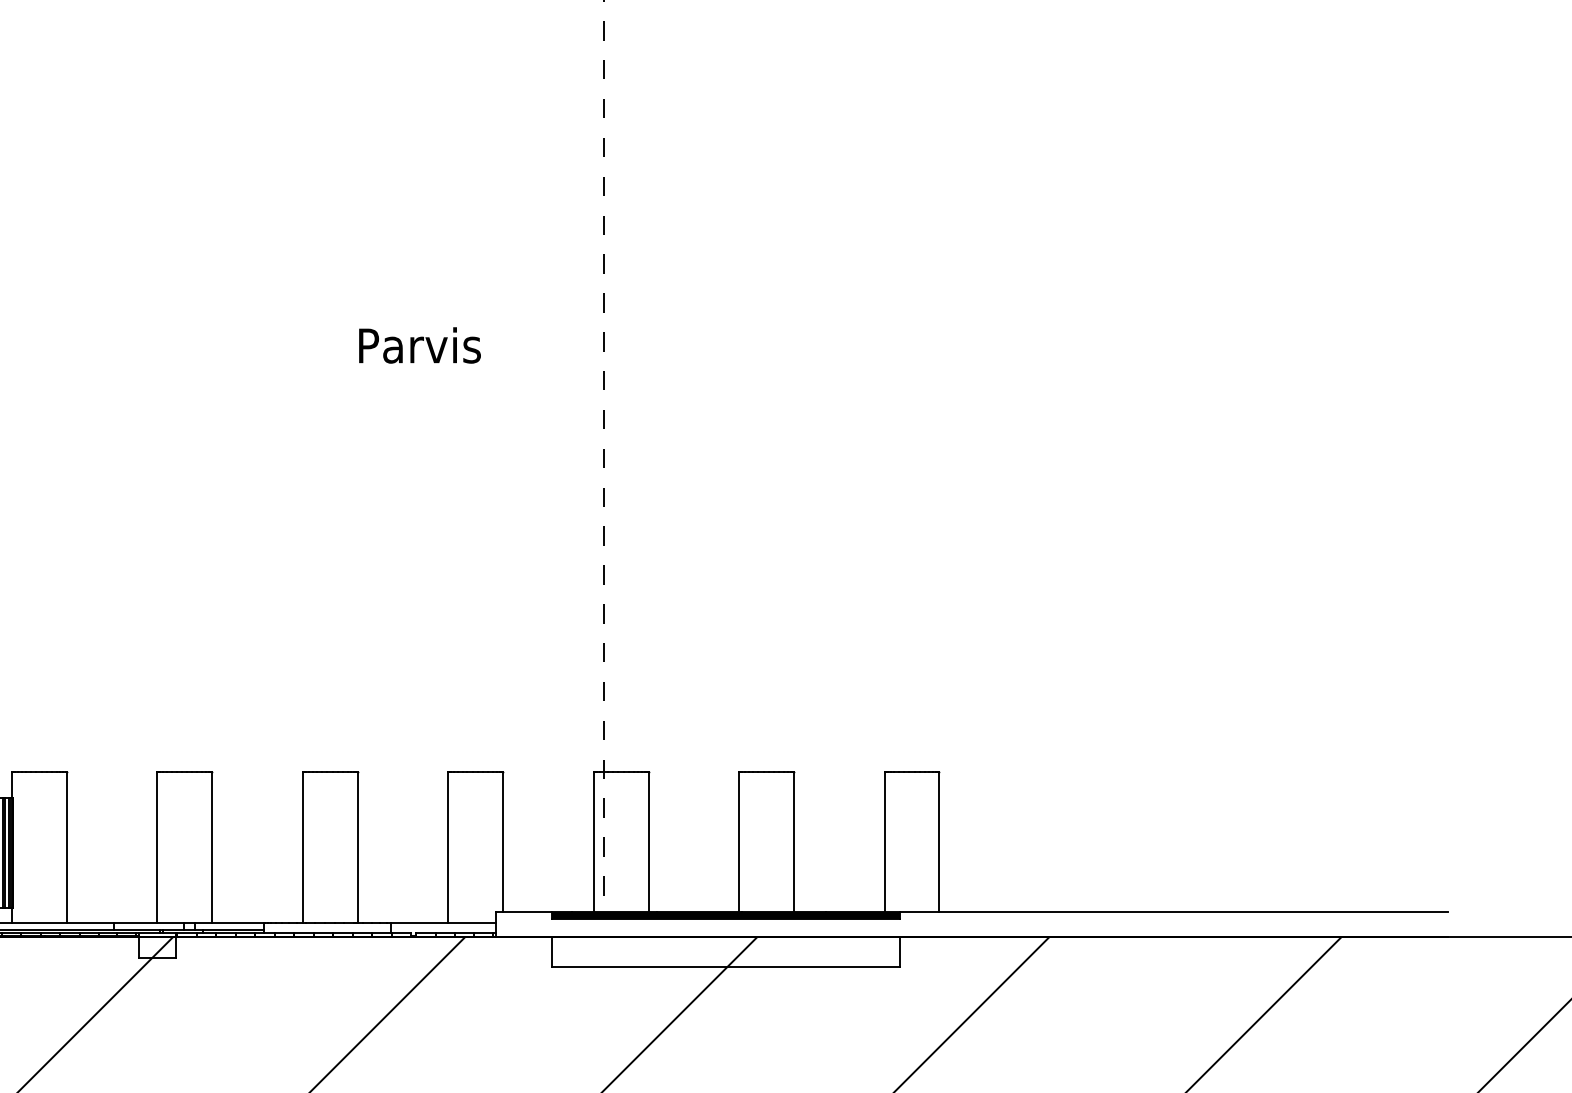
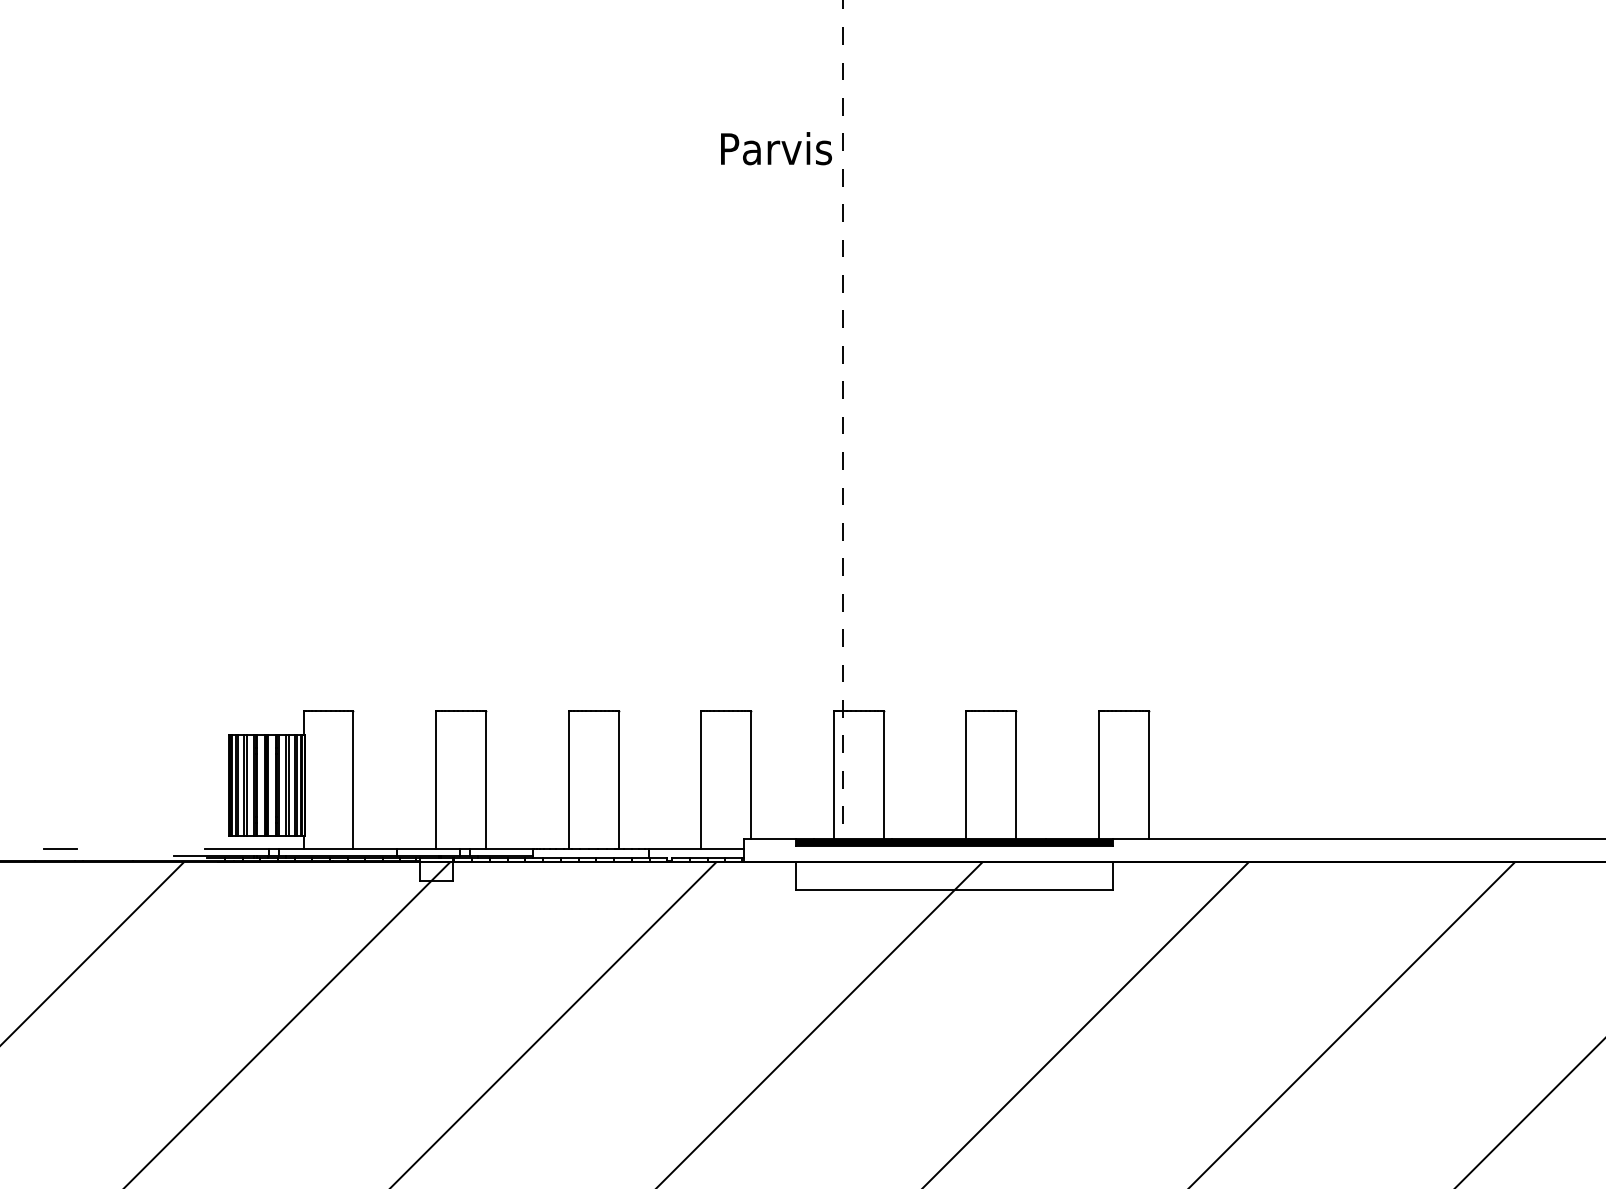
text: (420, 345) -> (776, 148), moved

